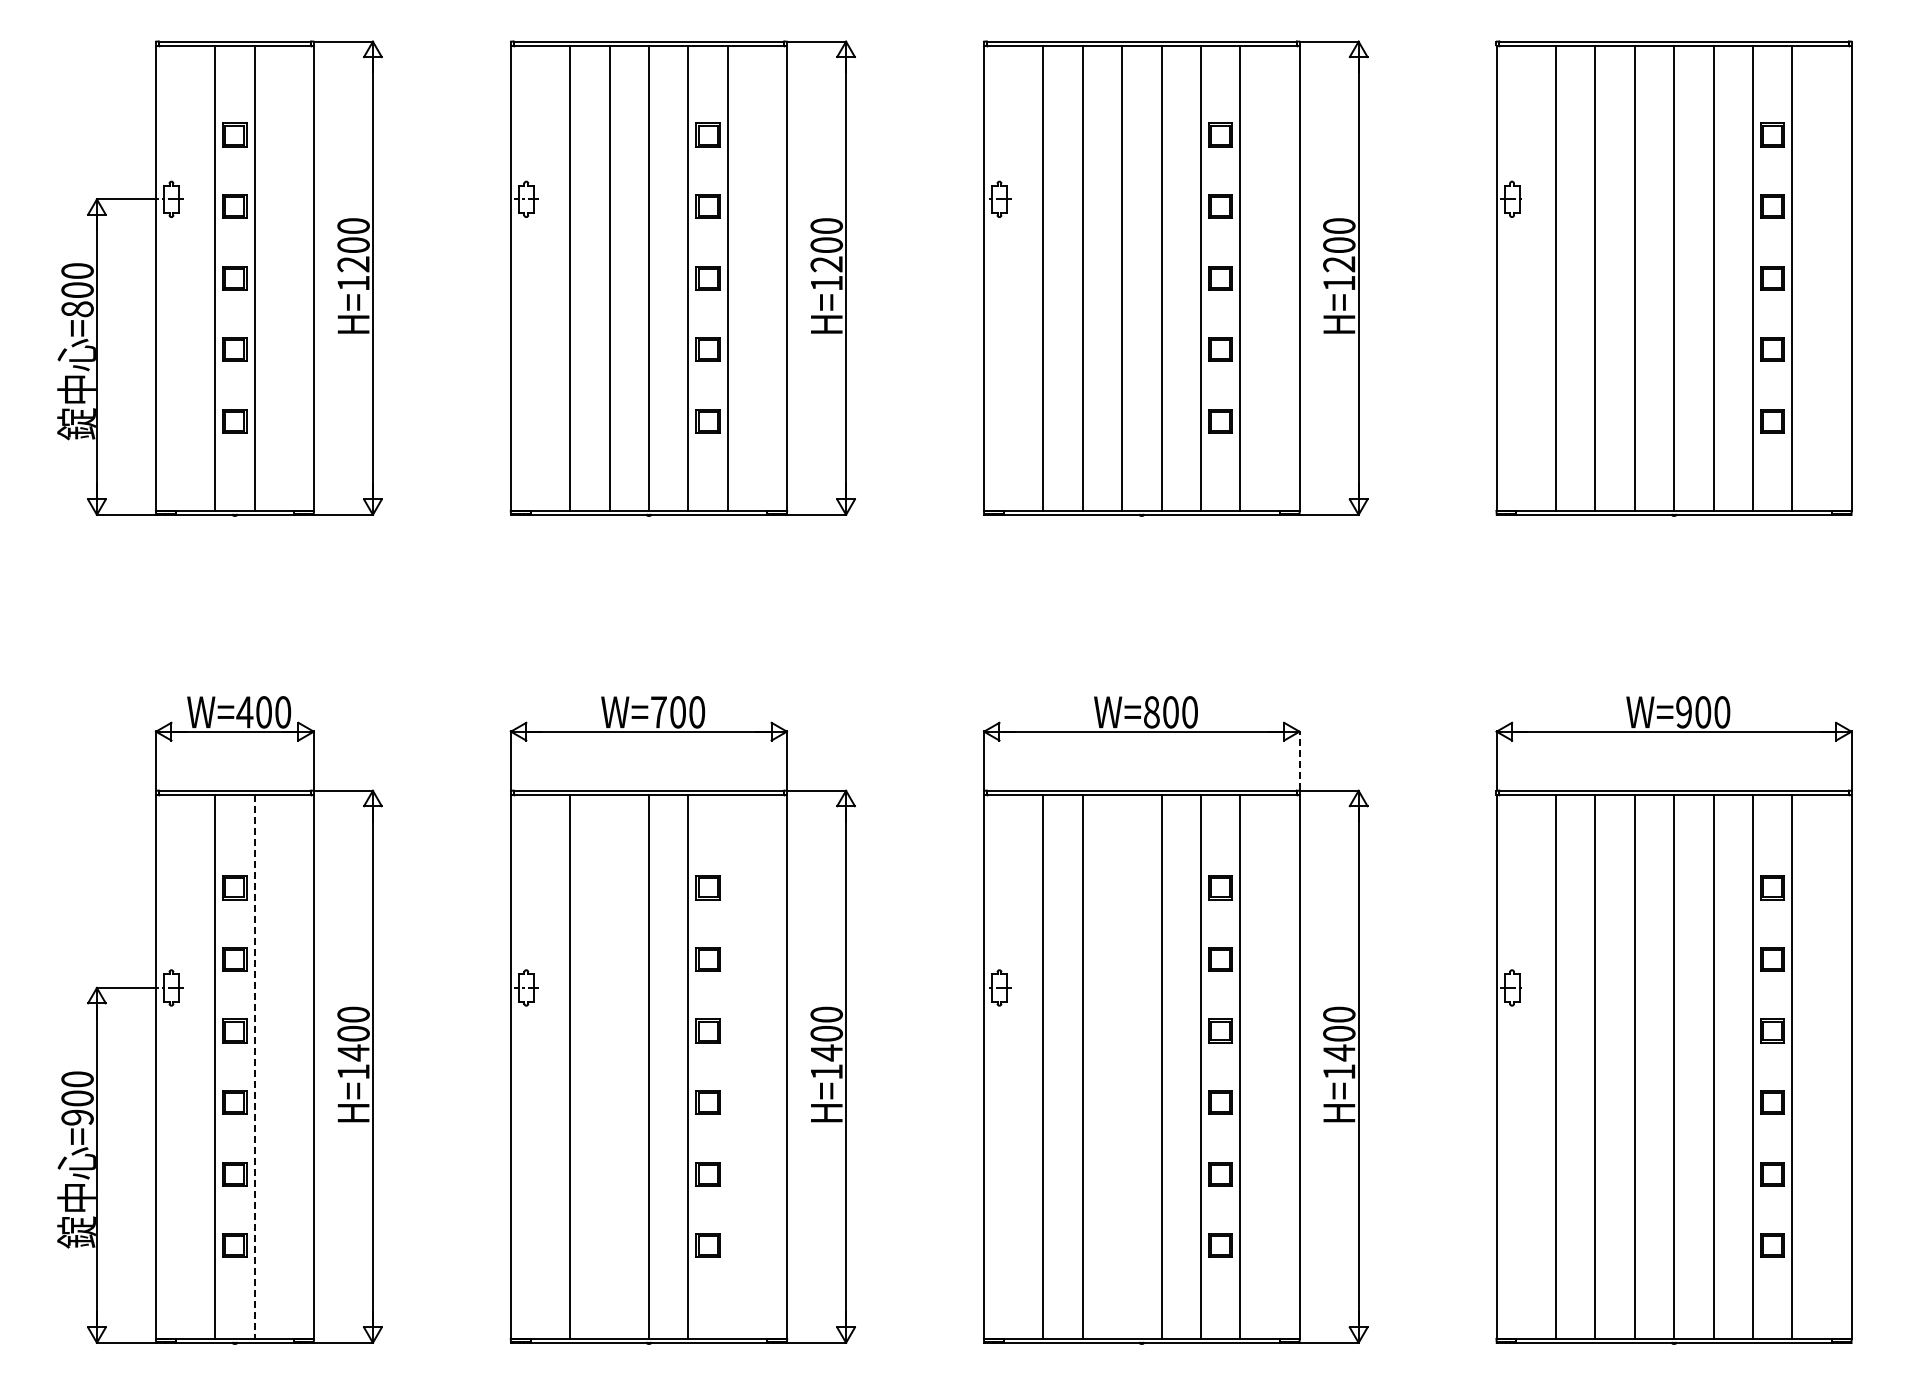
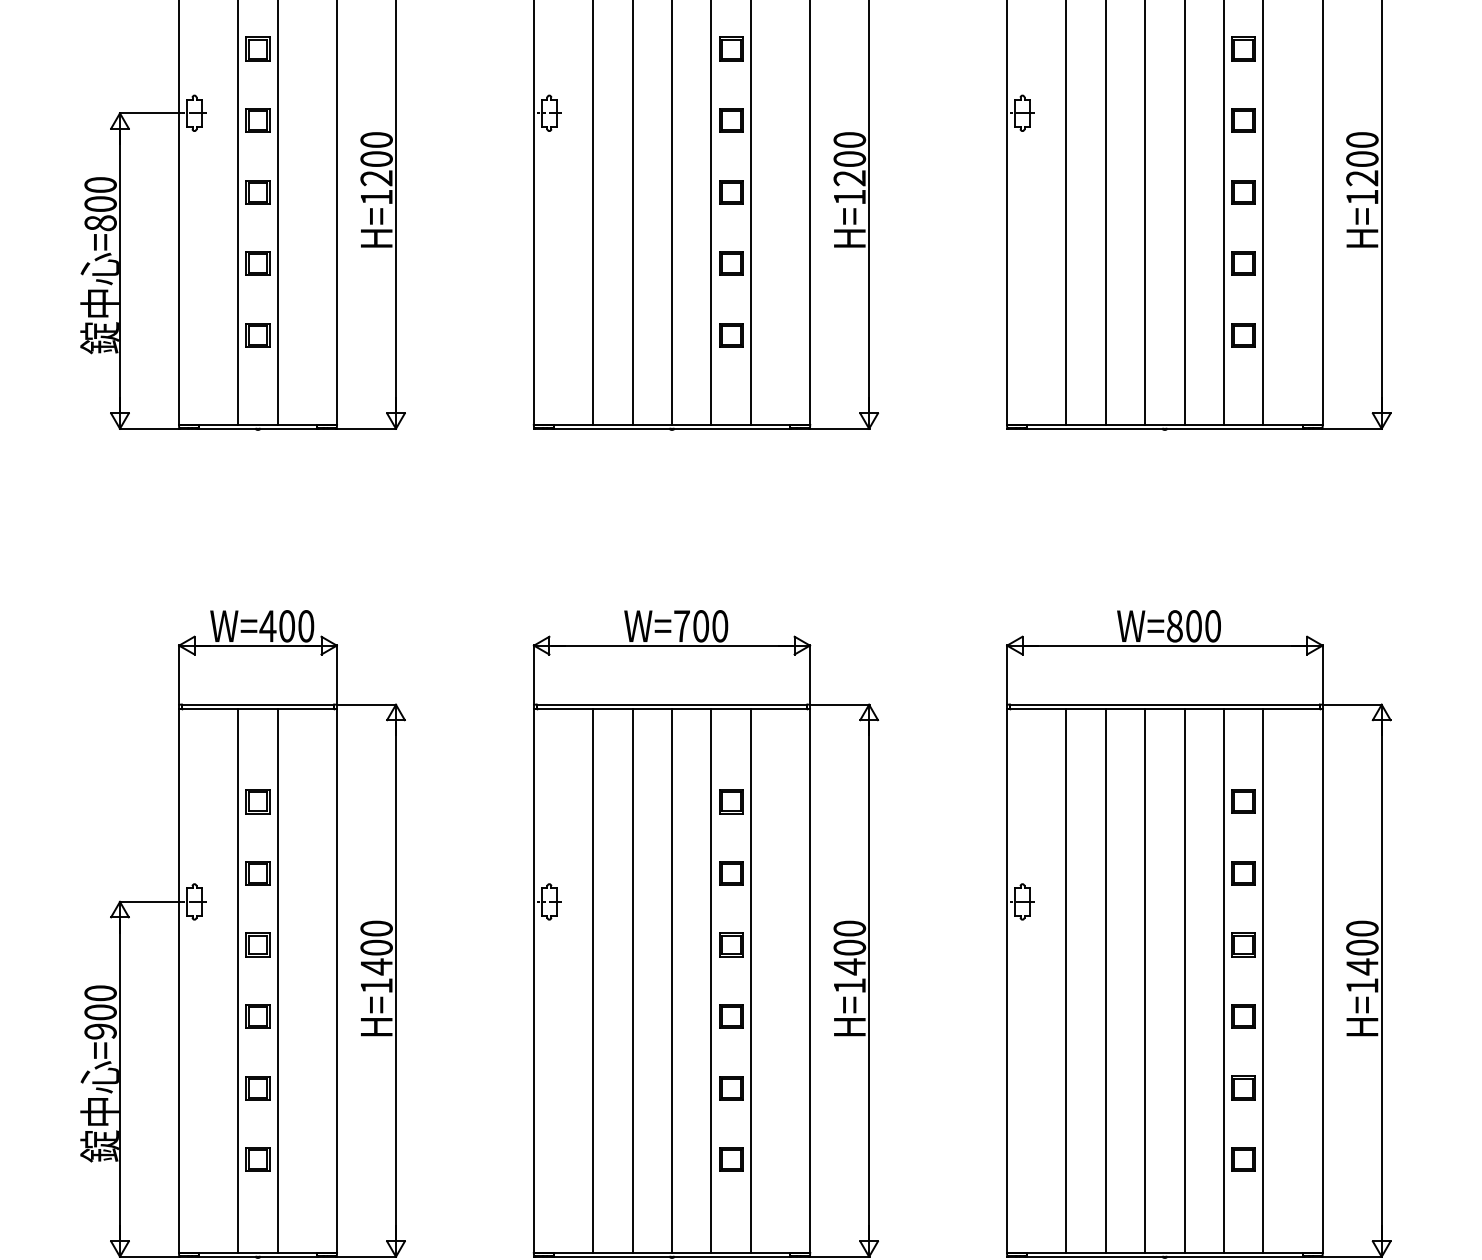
line: (1299, 760) -> (1322, 674), dashed -> solid
line: (609, 1066) -> (632, 980), added
line: (727, 1066) -> (750, 980), added
line: (1122, 1066) -> (1145, 980), added
line: (254, 1067) -> (277, 981), dashed -> solid

